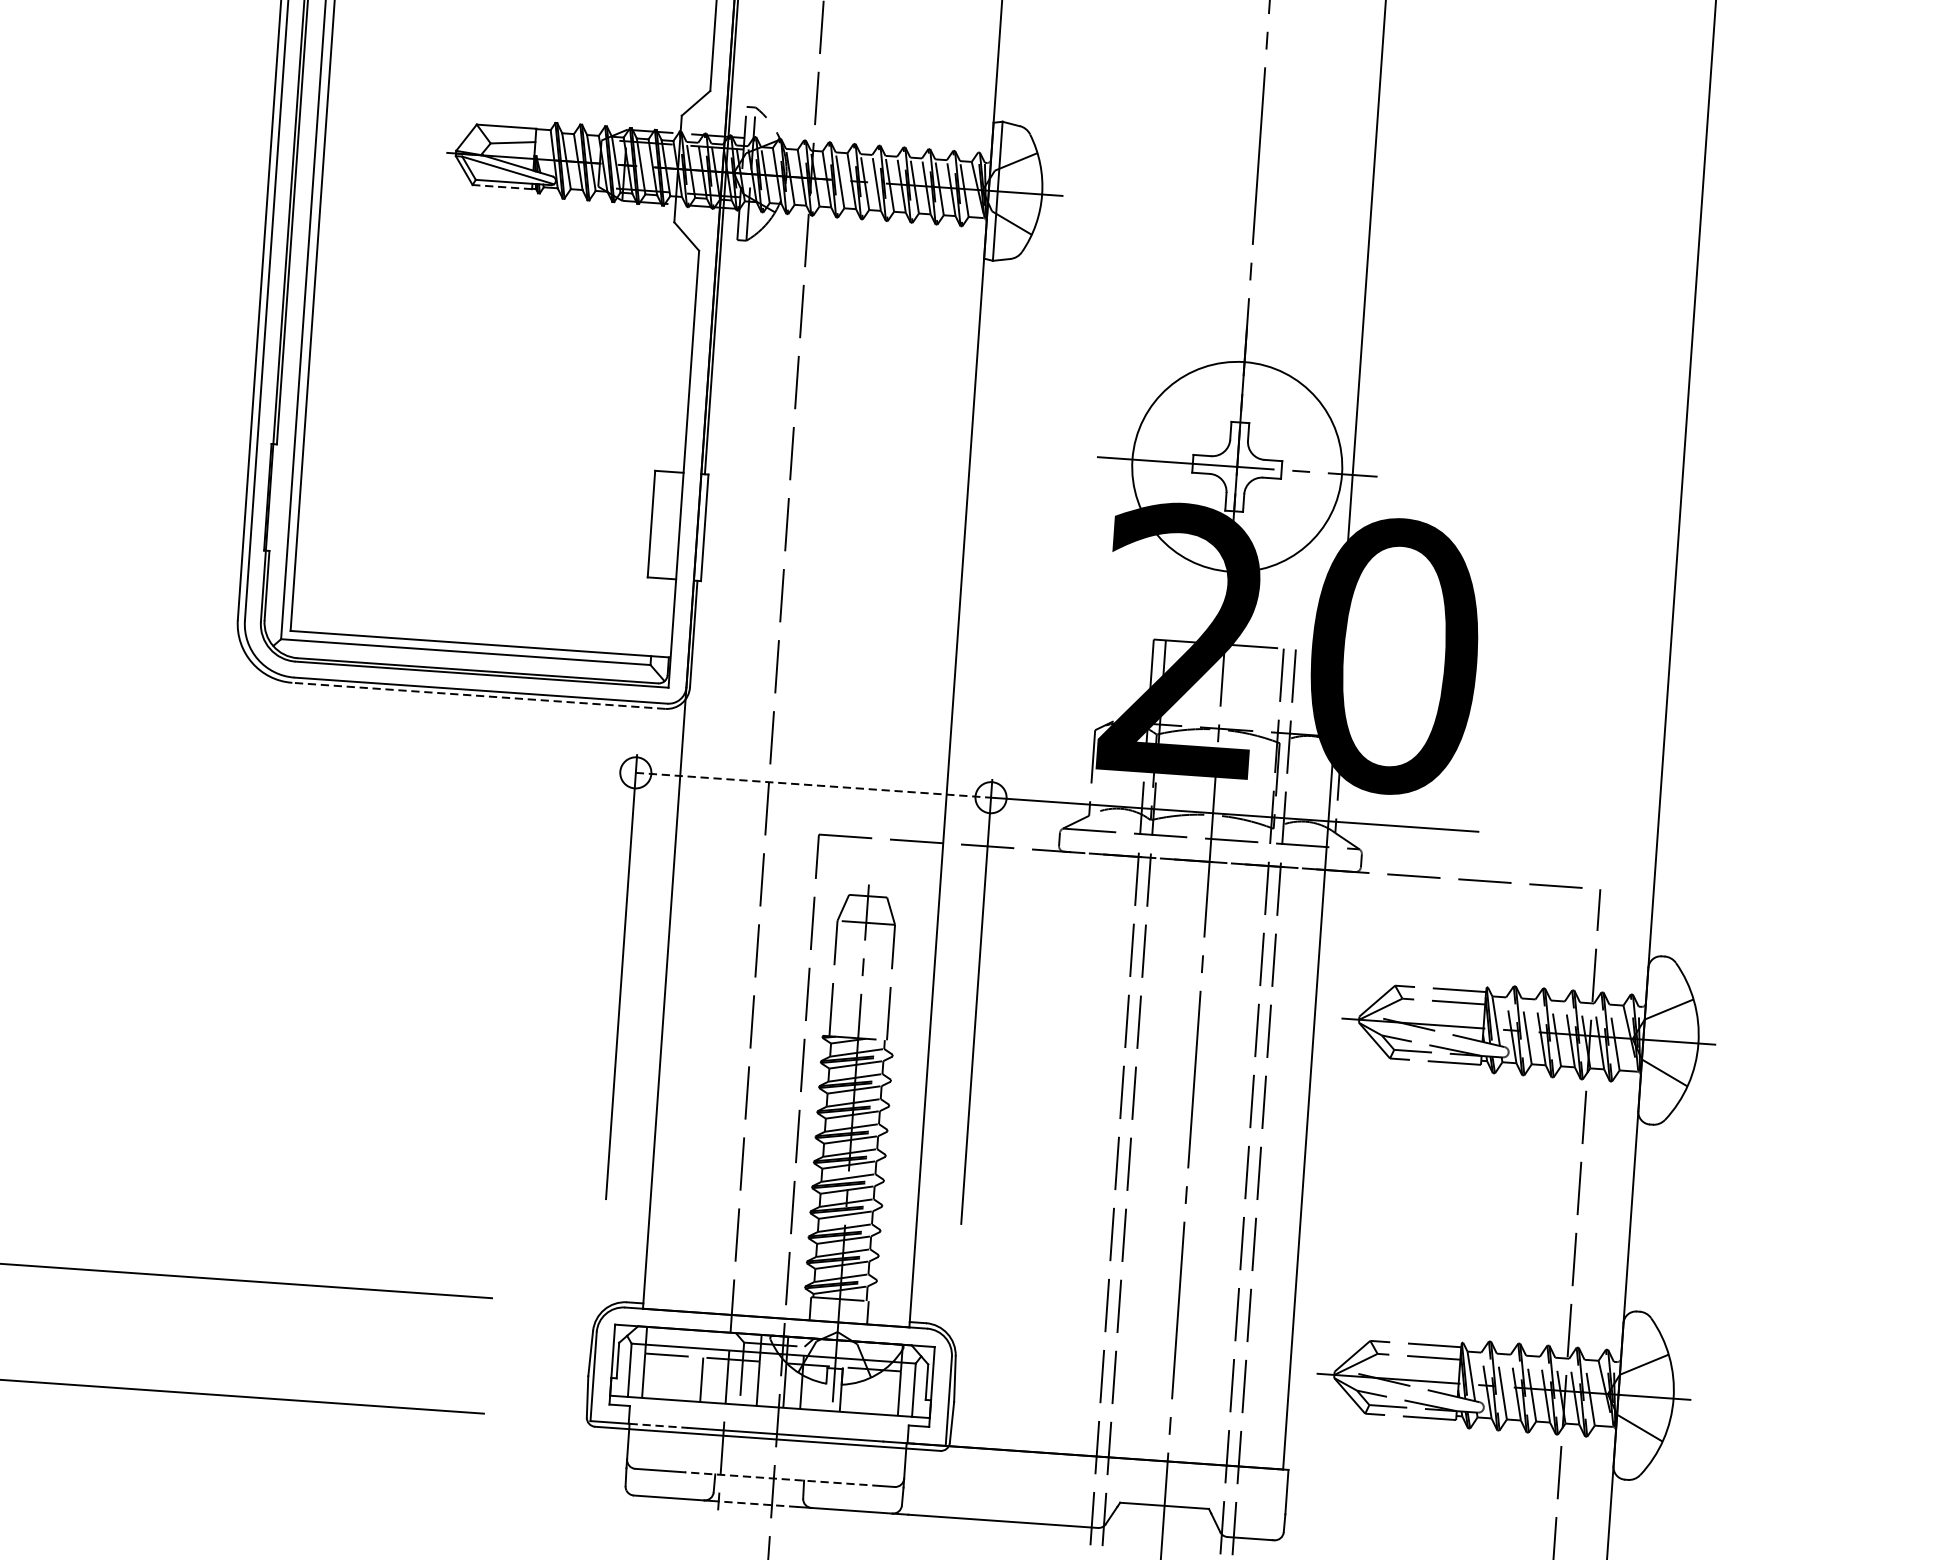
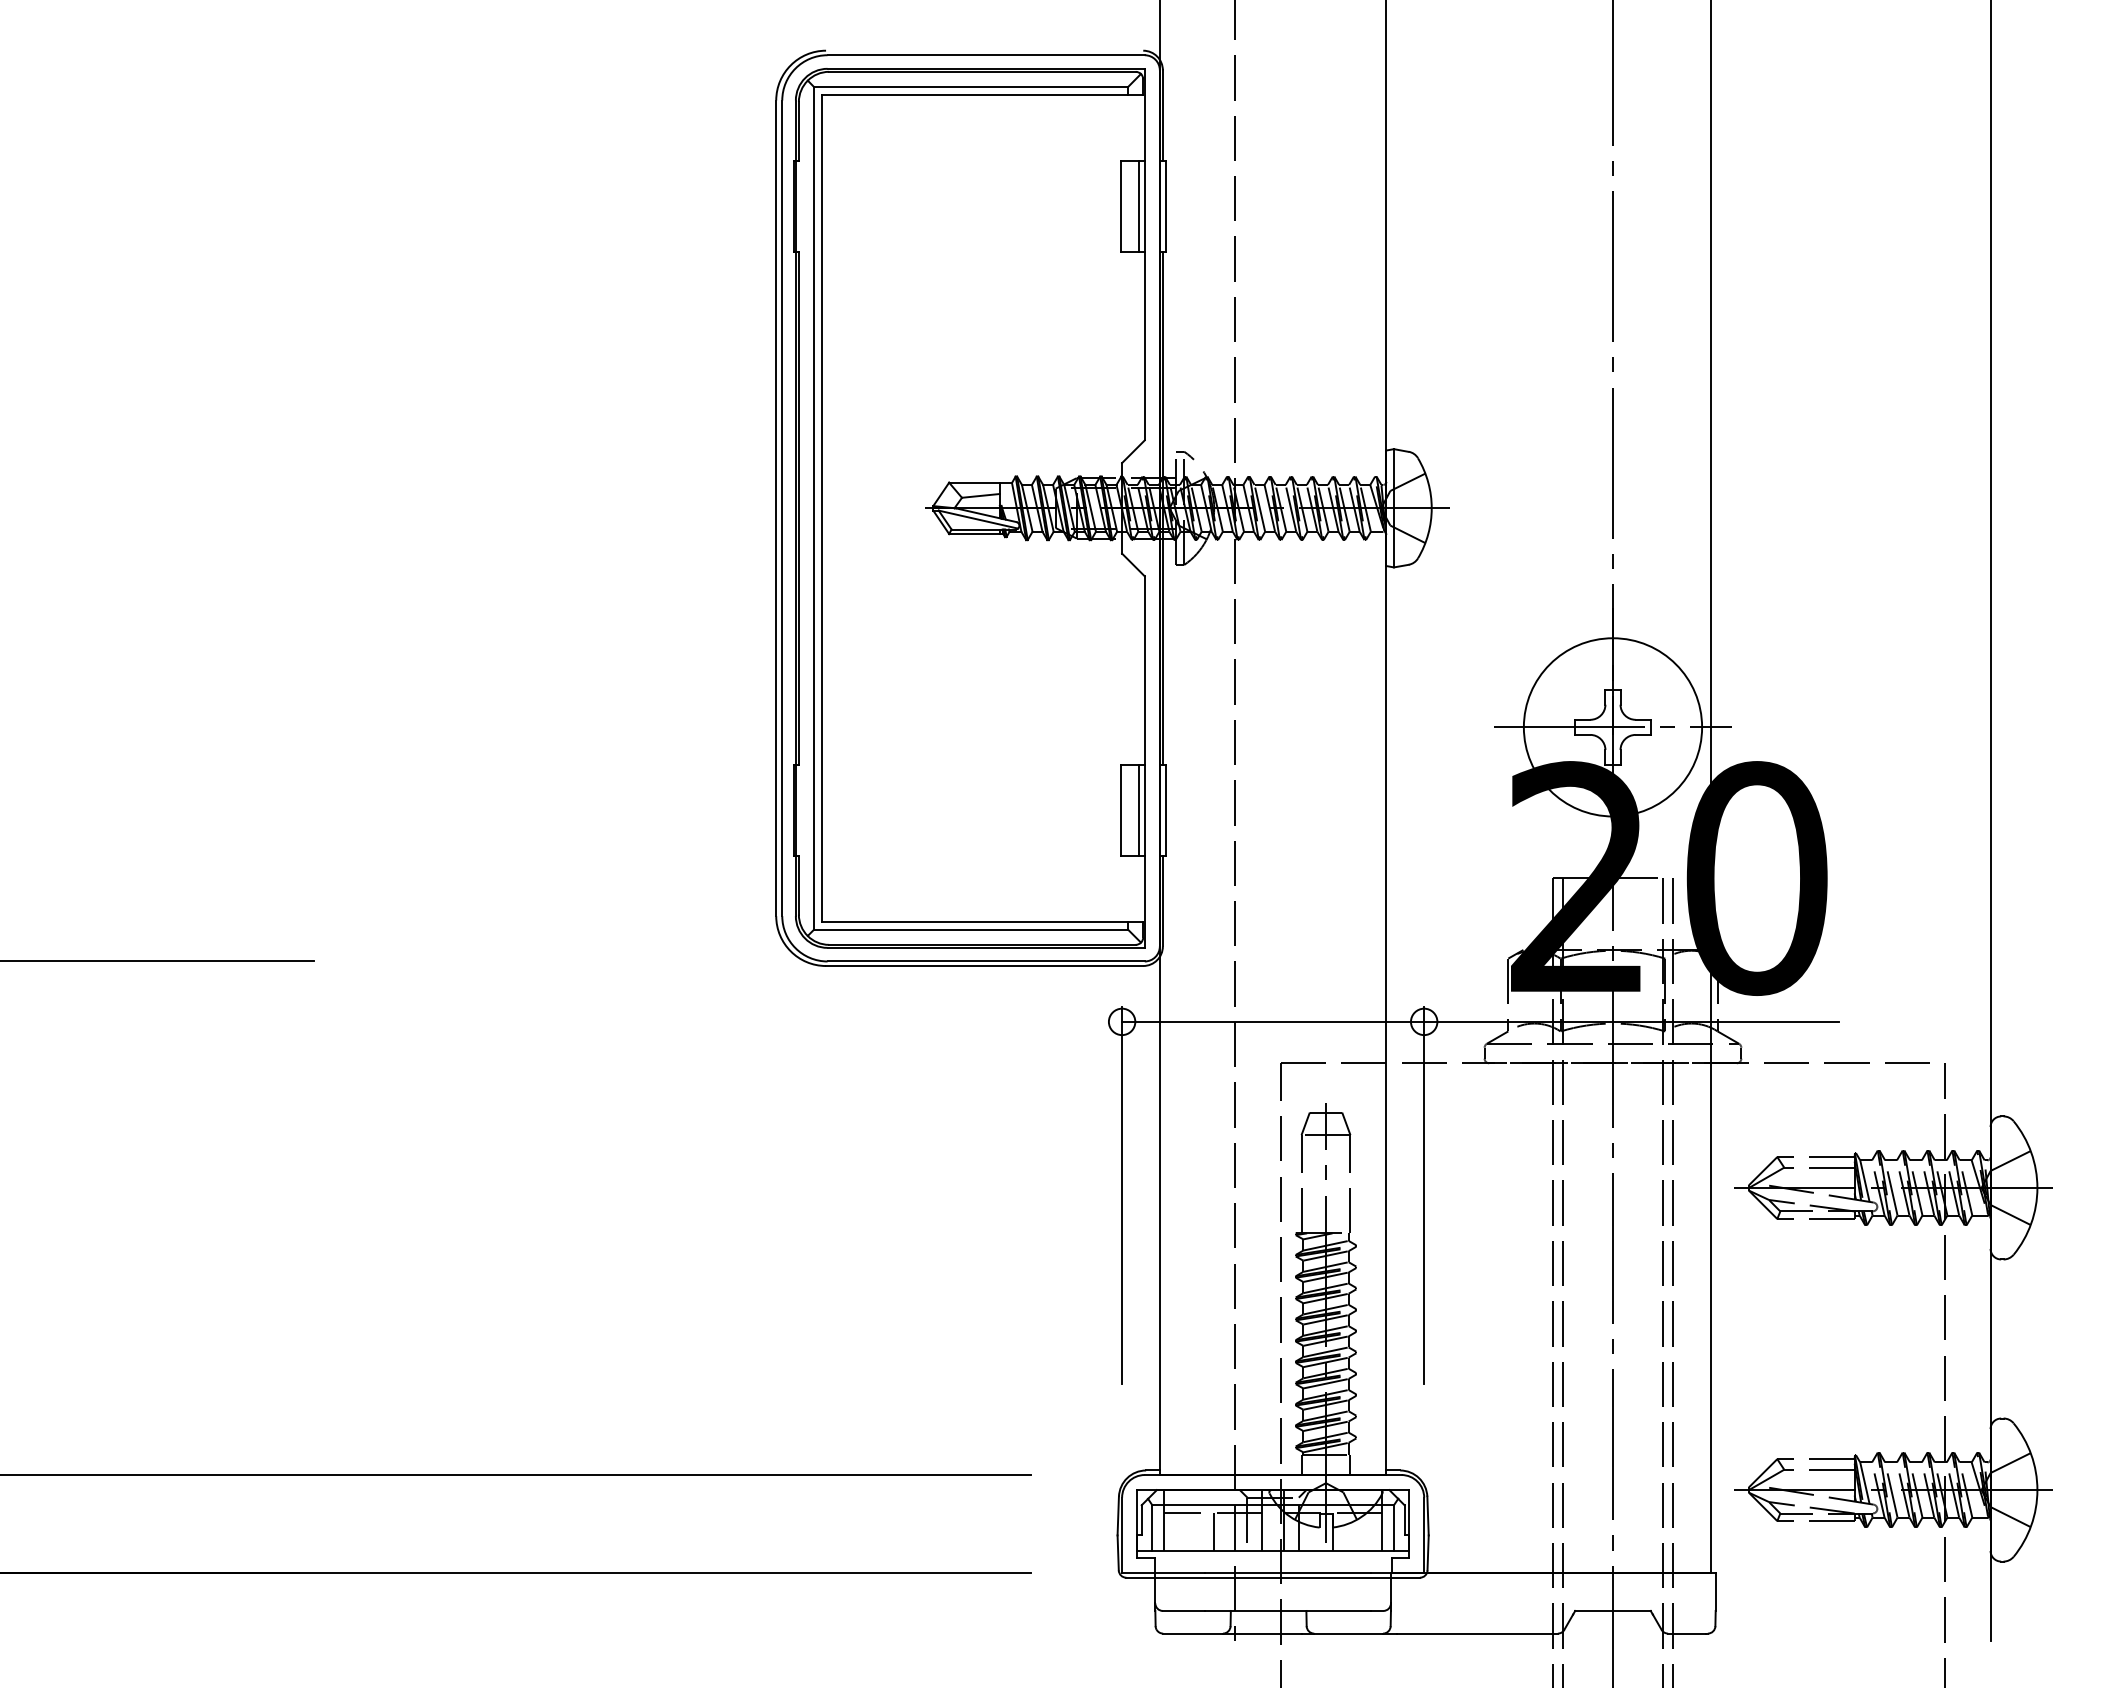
line: (501, 187) -> (973, 534), dashed -> solid
line: (672, 525) -> (1138, 810), added
line: (478, 696) -> (984, 966), dashed -> solid
line: (813, 784) -> (1273, 1021), dashed -> solid
line: (659, 1426) -> (1180, 1573), dashed -> solid
line: (781, 1478) -> (1287, 1610), dashed -> solid
line: (757, 1504) -> (1268, 1633), dashed -> solid

